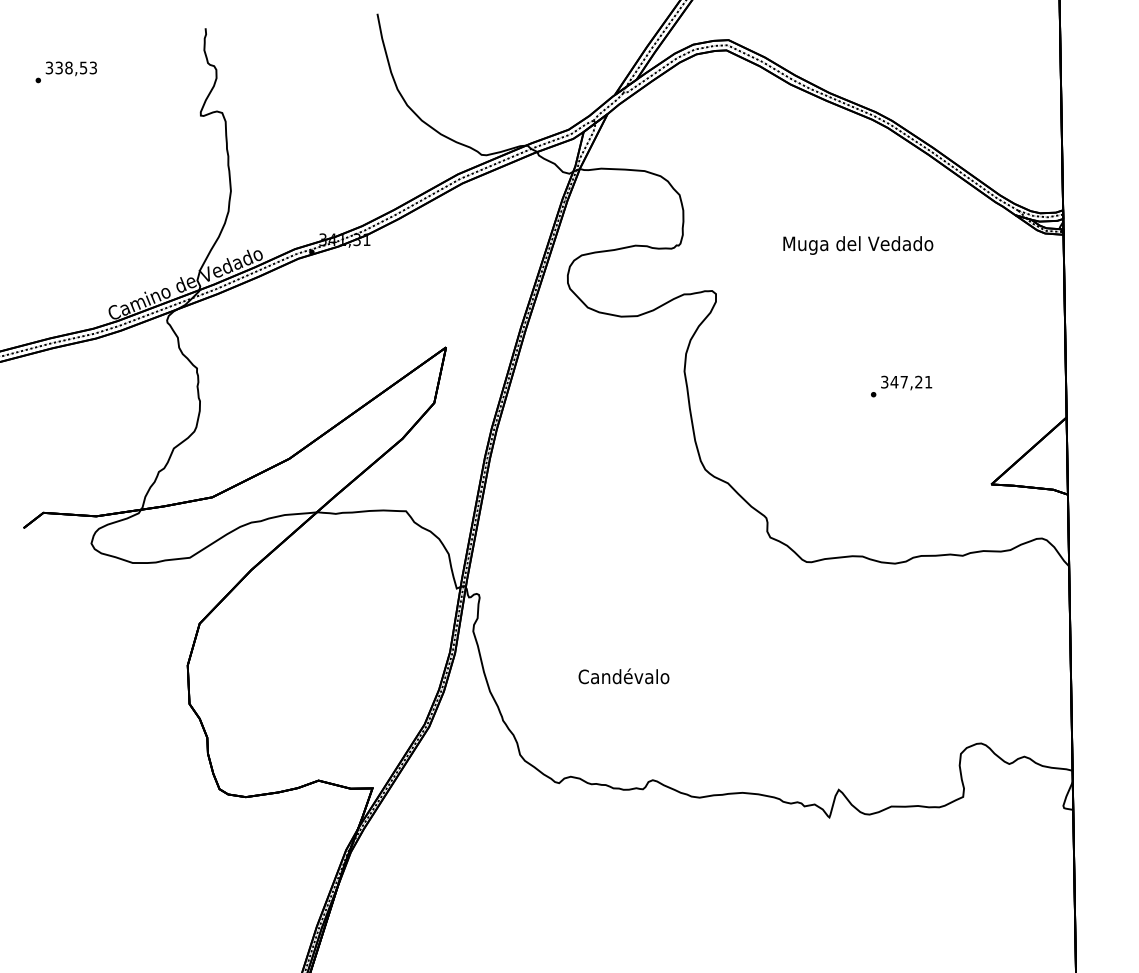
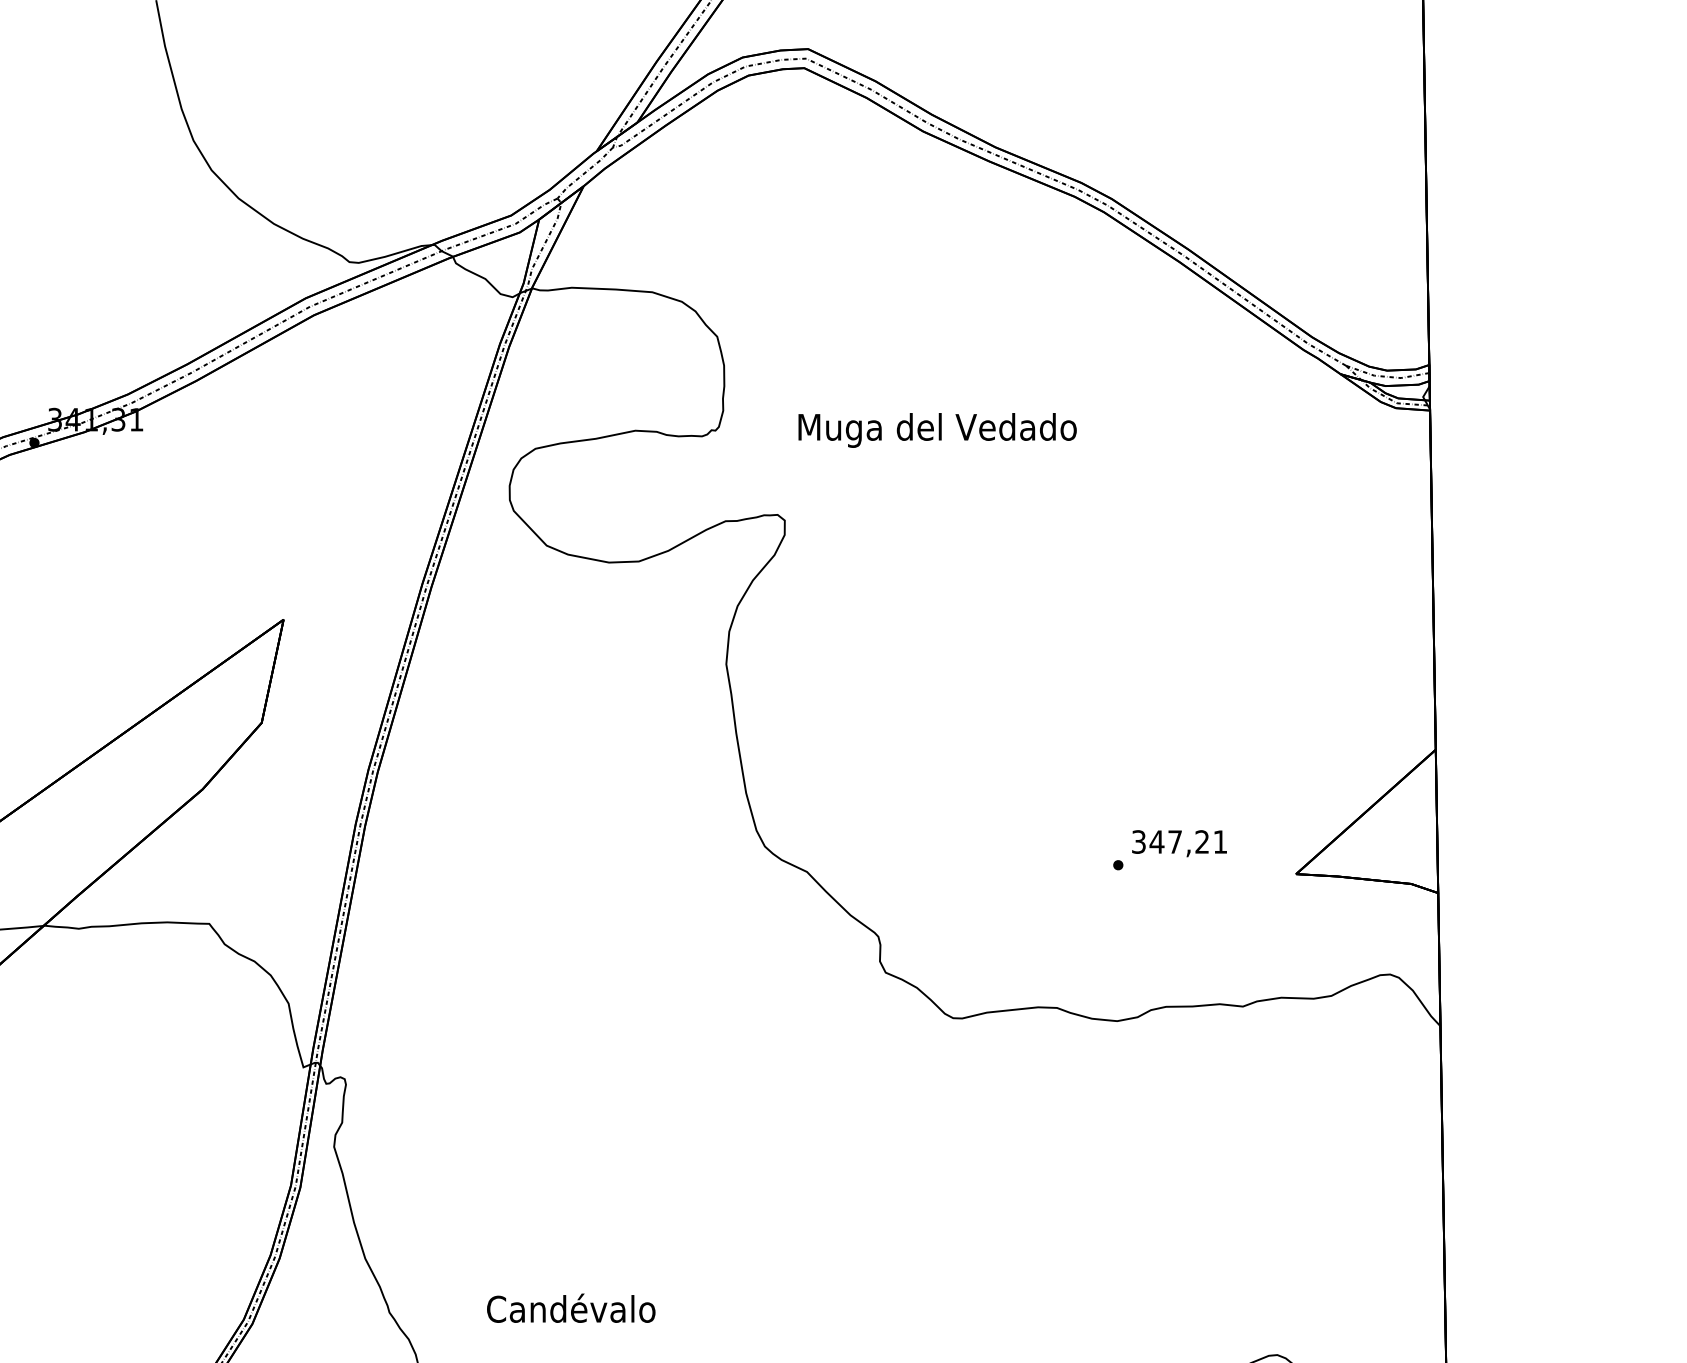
text: (858, 245) -> (937, 430), moved
text: (901, 386) -> (1170, 850), moved
text: (623, 676) -> (570, 1308), moved

